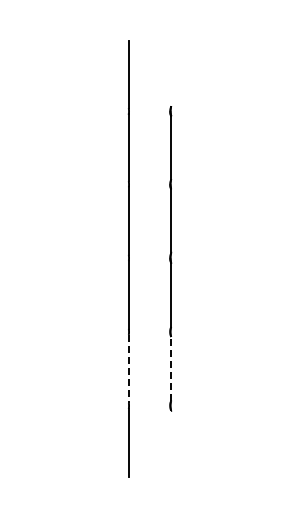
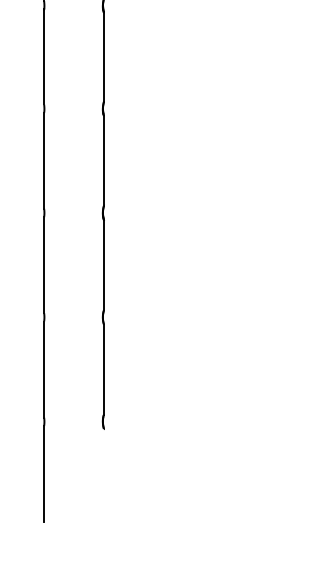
line: (171, 368) -> (104, 369), dashed -> solid
line: (128, 369) -> (43, 370), dashed -> solid

